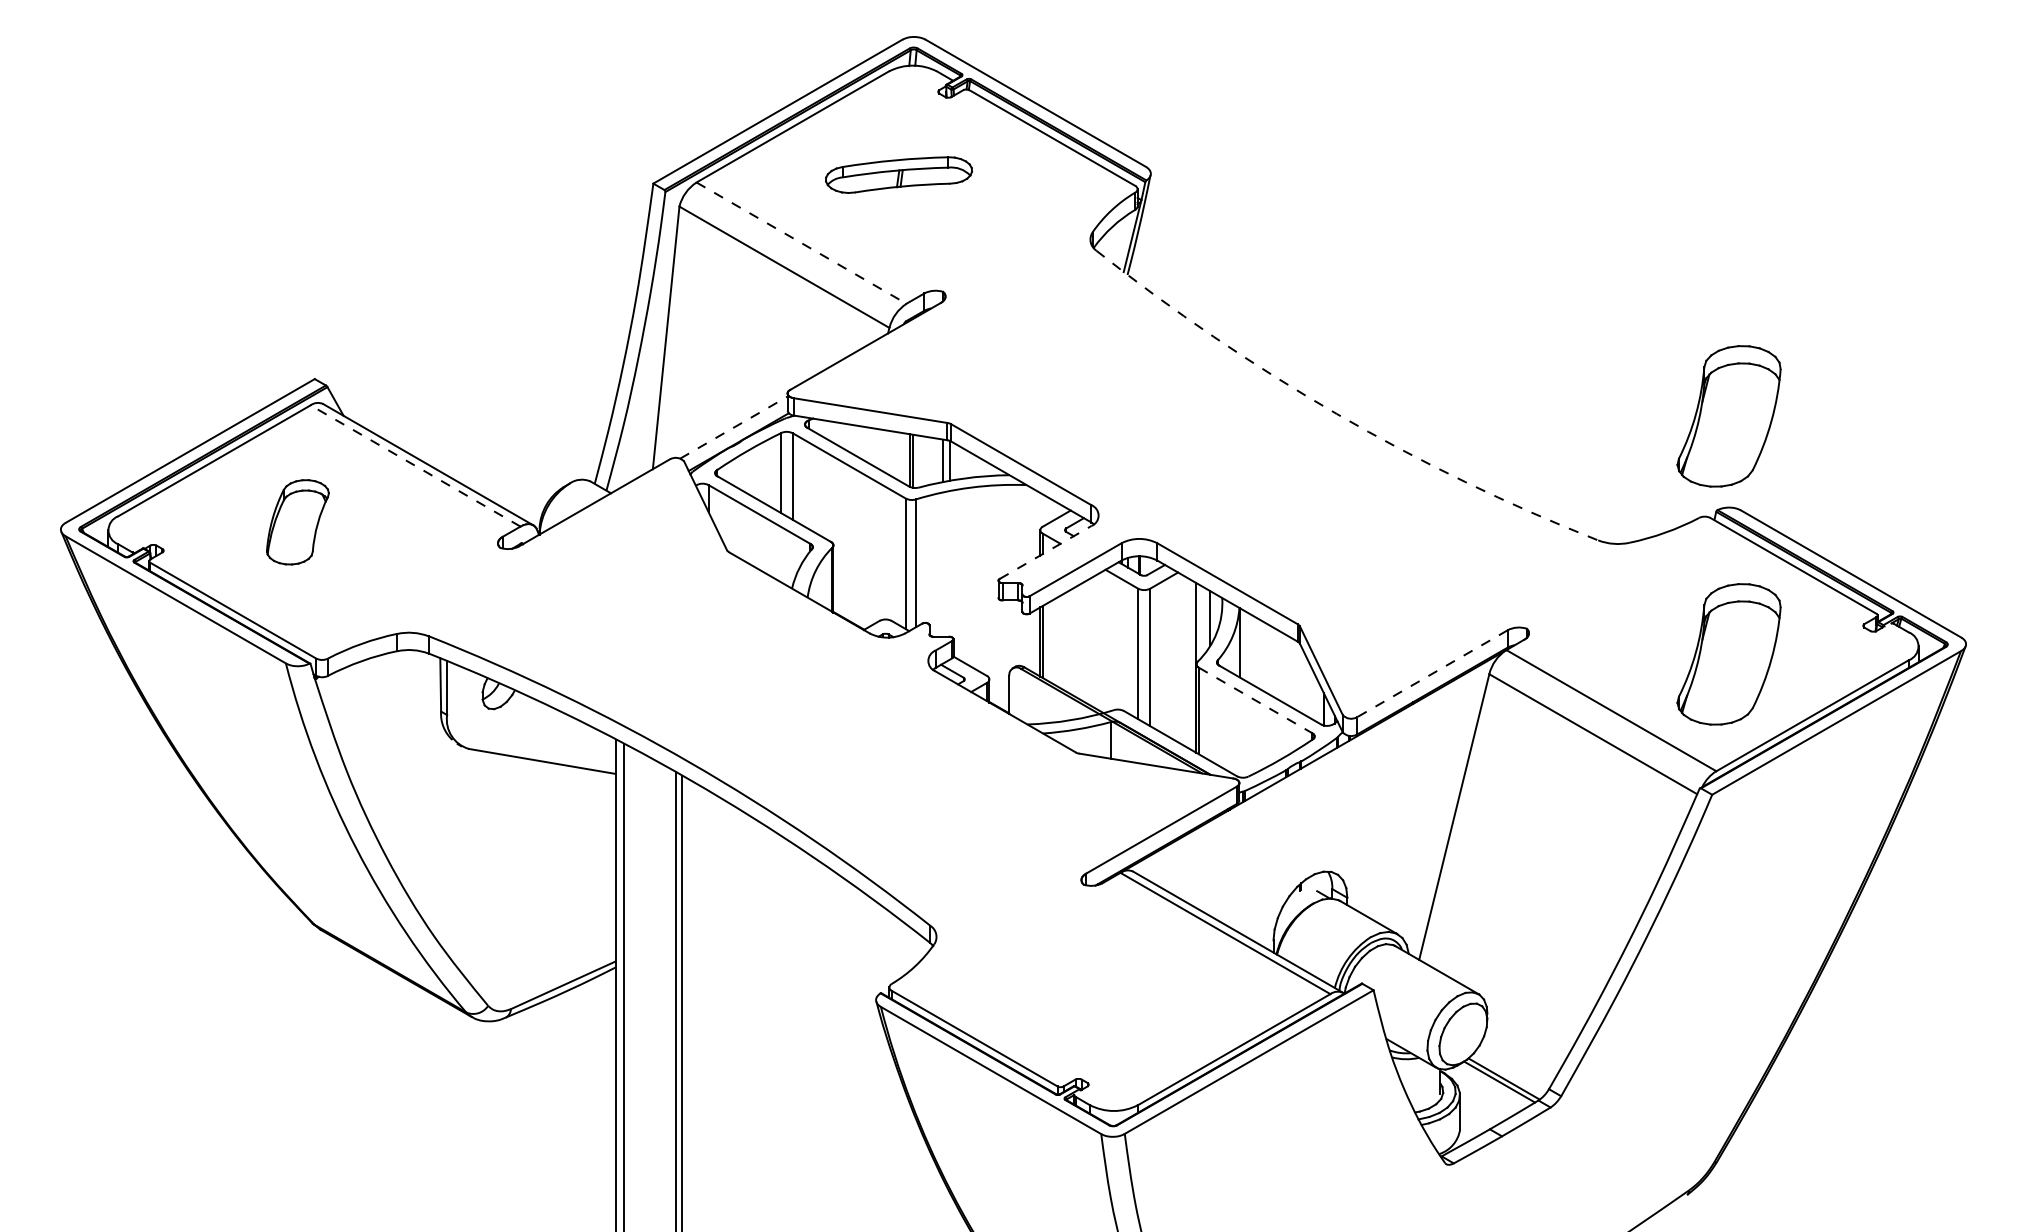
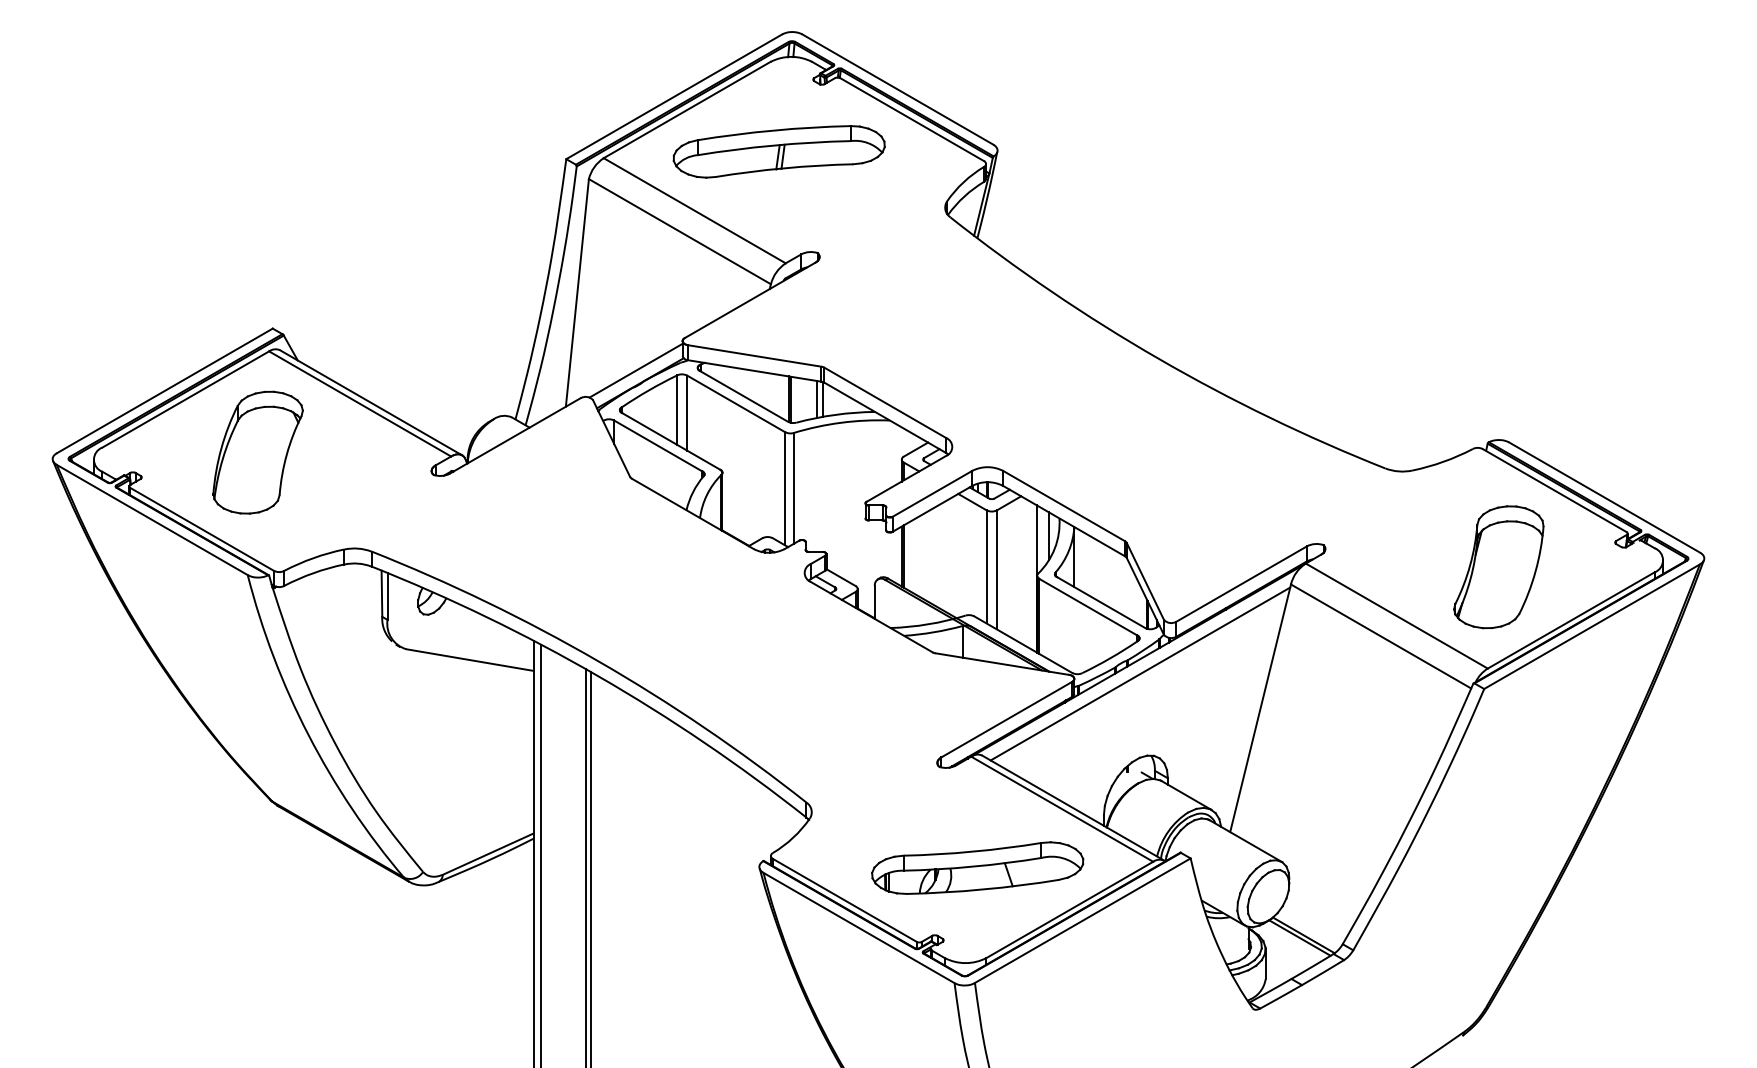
part: (898, 174) -> (778, 151), size x1.67
line: (801, 243) -> (694, 211), dashed -> solid
arc: (1336, 413) -> (1158, 358), dashed -> solid
part: (1728, 416) -> (1498, 361), removed
line: (733, 427) -> (635, 370), dashed -> solid
line: (415, 465) -> (360, 403), dashed -> solid
part: (297, 522) -> (257, 452), size x1.67
line: (1045, 552) -> (906, 478), dashed -> solid
line: (1431, 674) -> (1240, 584), dashed -> solid
line: (1255, 700) -> (1088, 607), dashed -> solid
line: (1315, 777) -> (1140, 674), added
part: (1127, 1001) -> (977, 868), added

